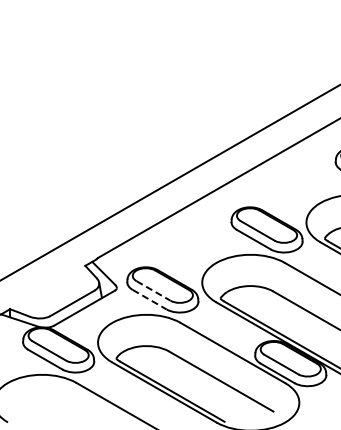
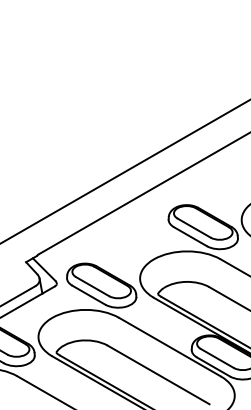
line: (153, 290) -> (92, 286), dashed -> solid
line: (149, 299) -> (88, 294), dashed -> solid

